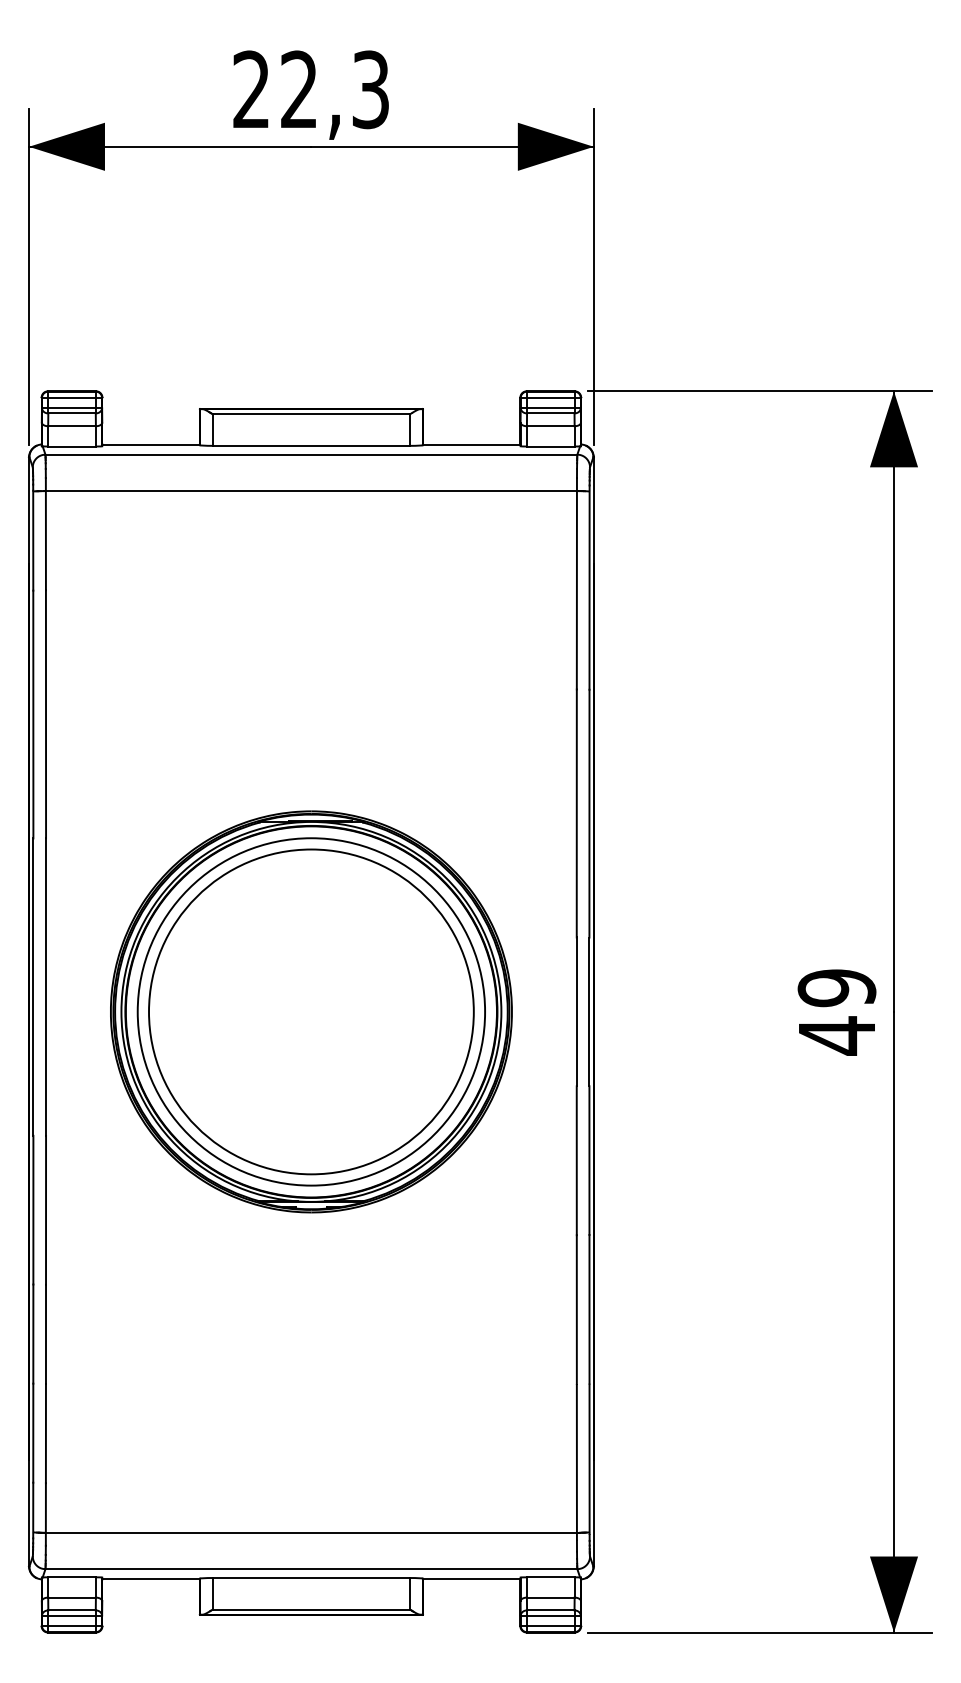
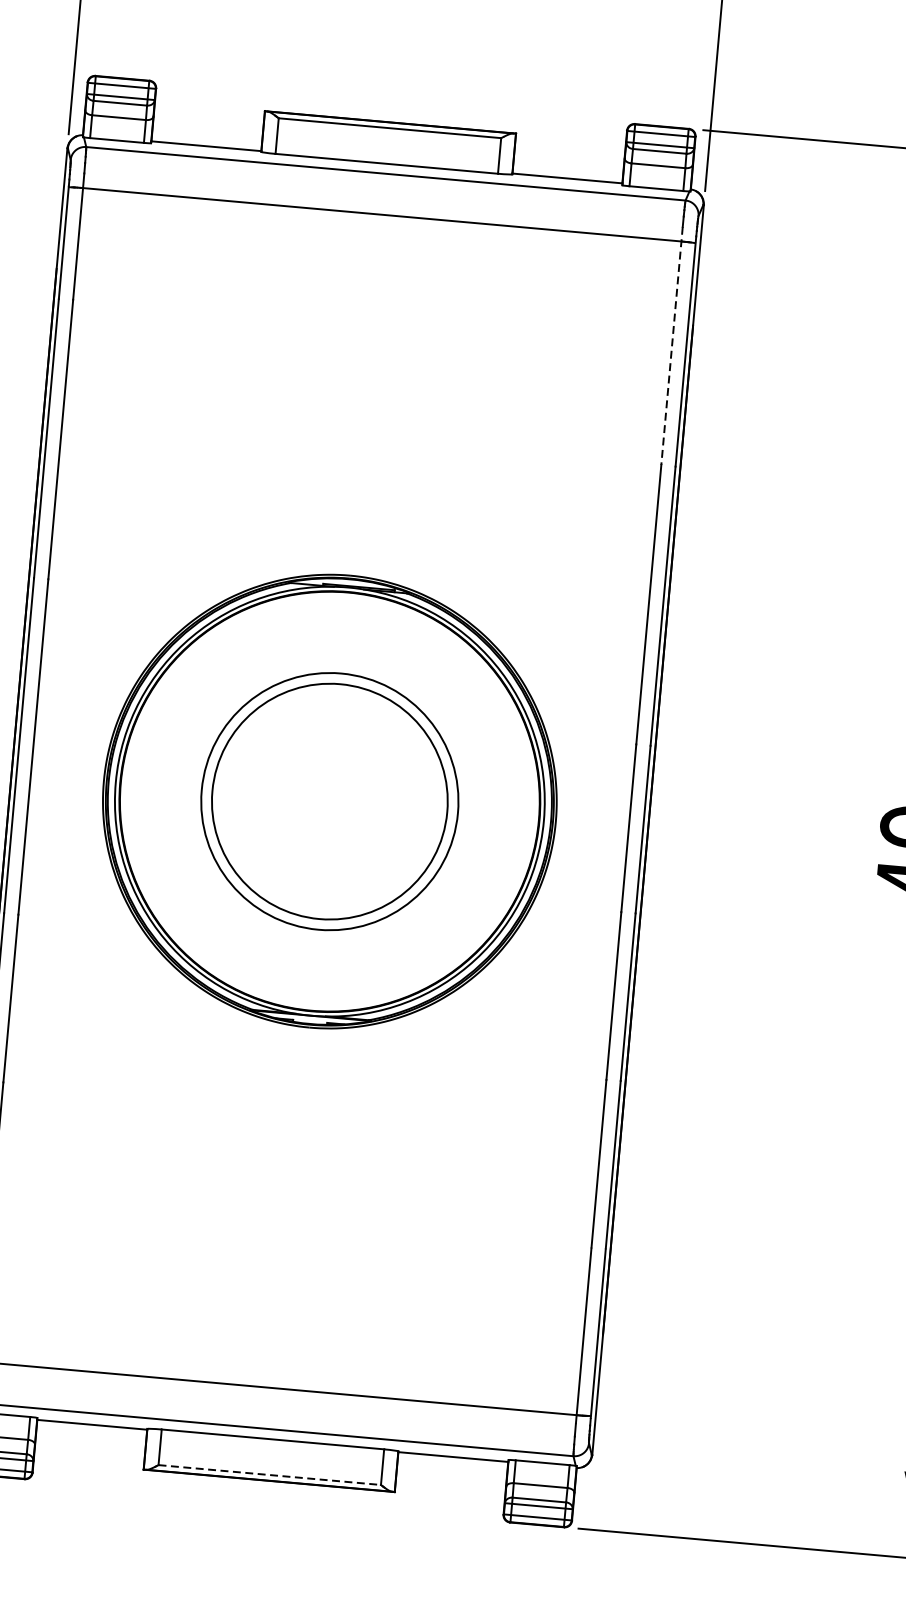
line: (576, 583) -> (671, 345), solid -> dashed
circle: (311, 1011) -> (330, 801), size x0.6
circle: (311, 1011) -> (330, 801), size x0.7
line: (311, 1609) -> (269, 1474), solid -> dashed

